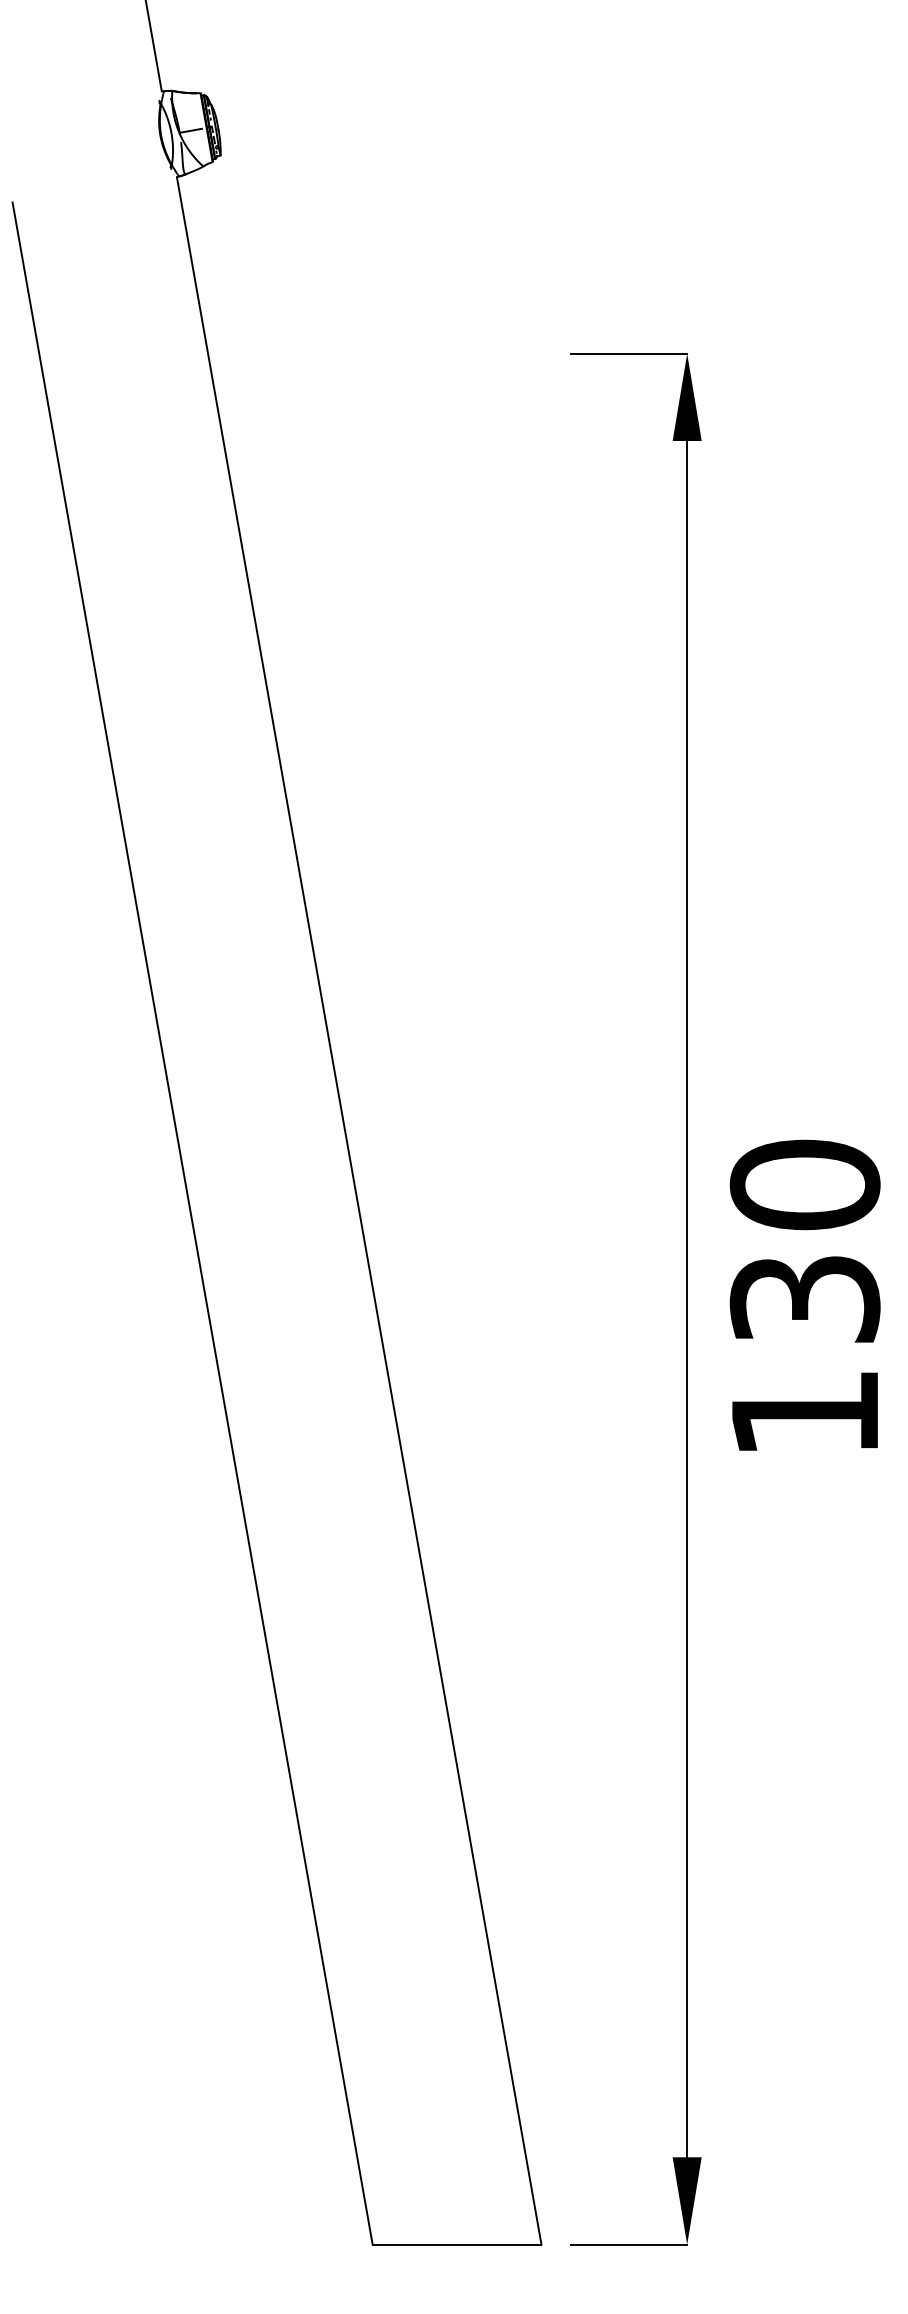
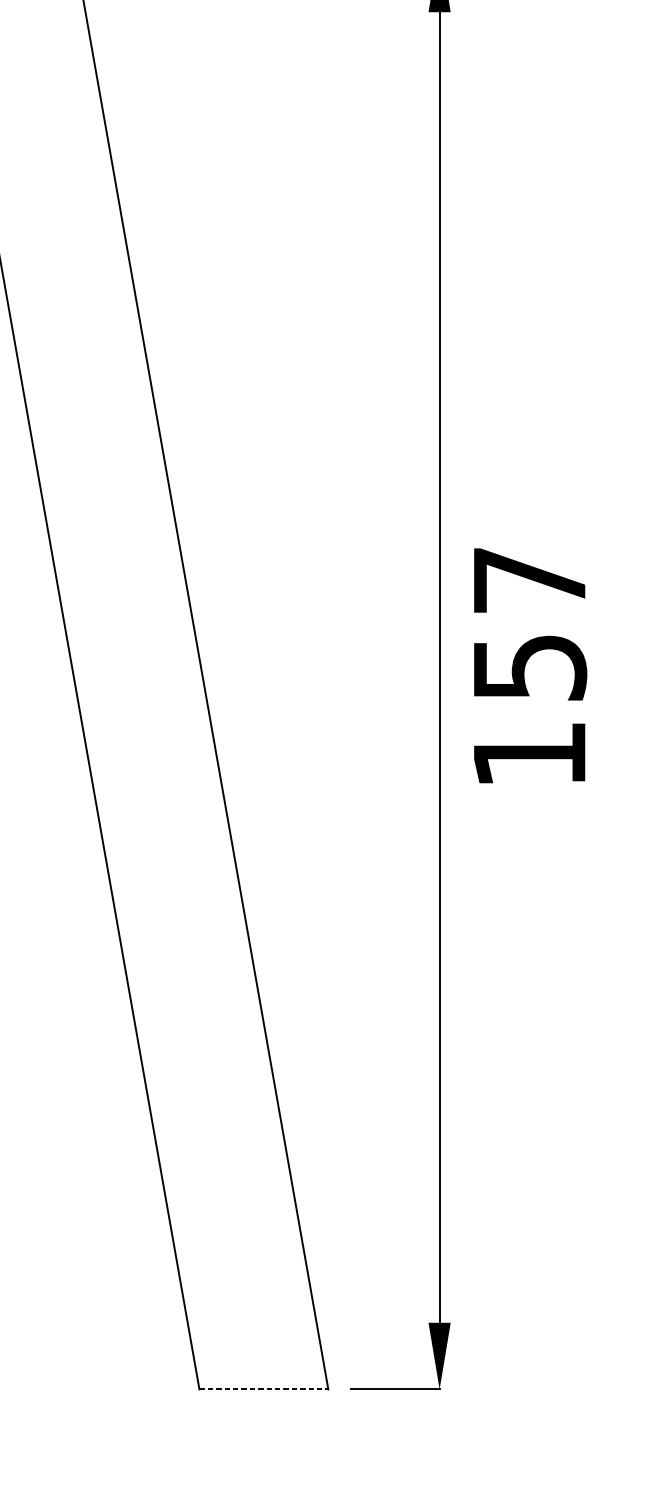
text: (804, 1240) -> (529, 622), 130 -> 157
line: (457, 2244) -> (264, 1389), solid -> dashed

